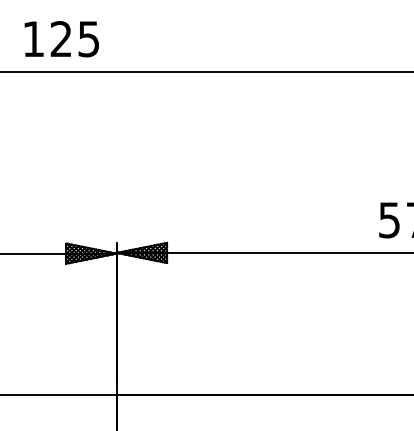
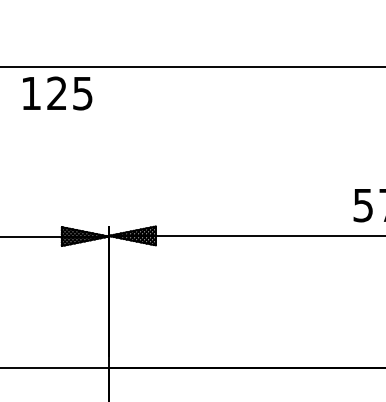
text: (61, 39) -> (57, 93), moved

